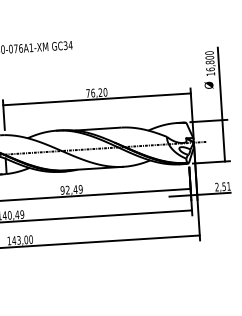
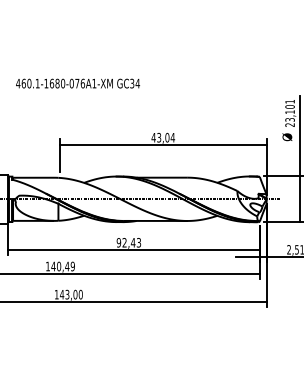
text: (209, 62) -> (289, 112), 16,800 -> 23,101
text: (96, 92) -> (163, 137), 76,20 -> 43,04
text: (80, 189) -> (138, 242), 92,49 -> 92,43

